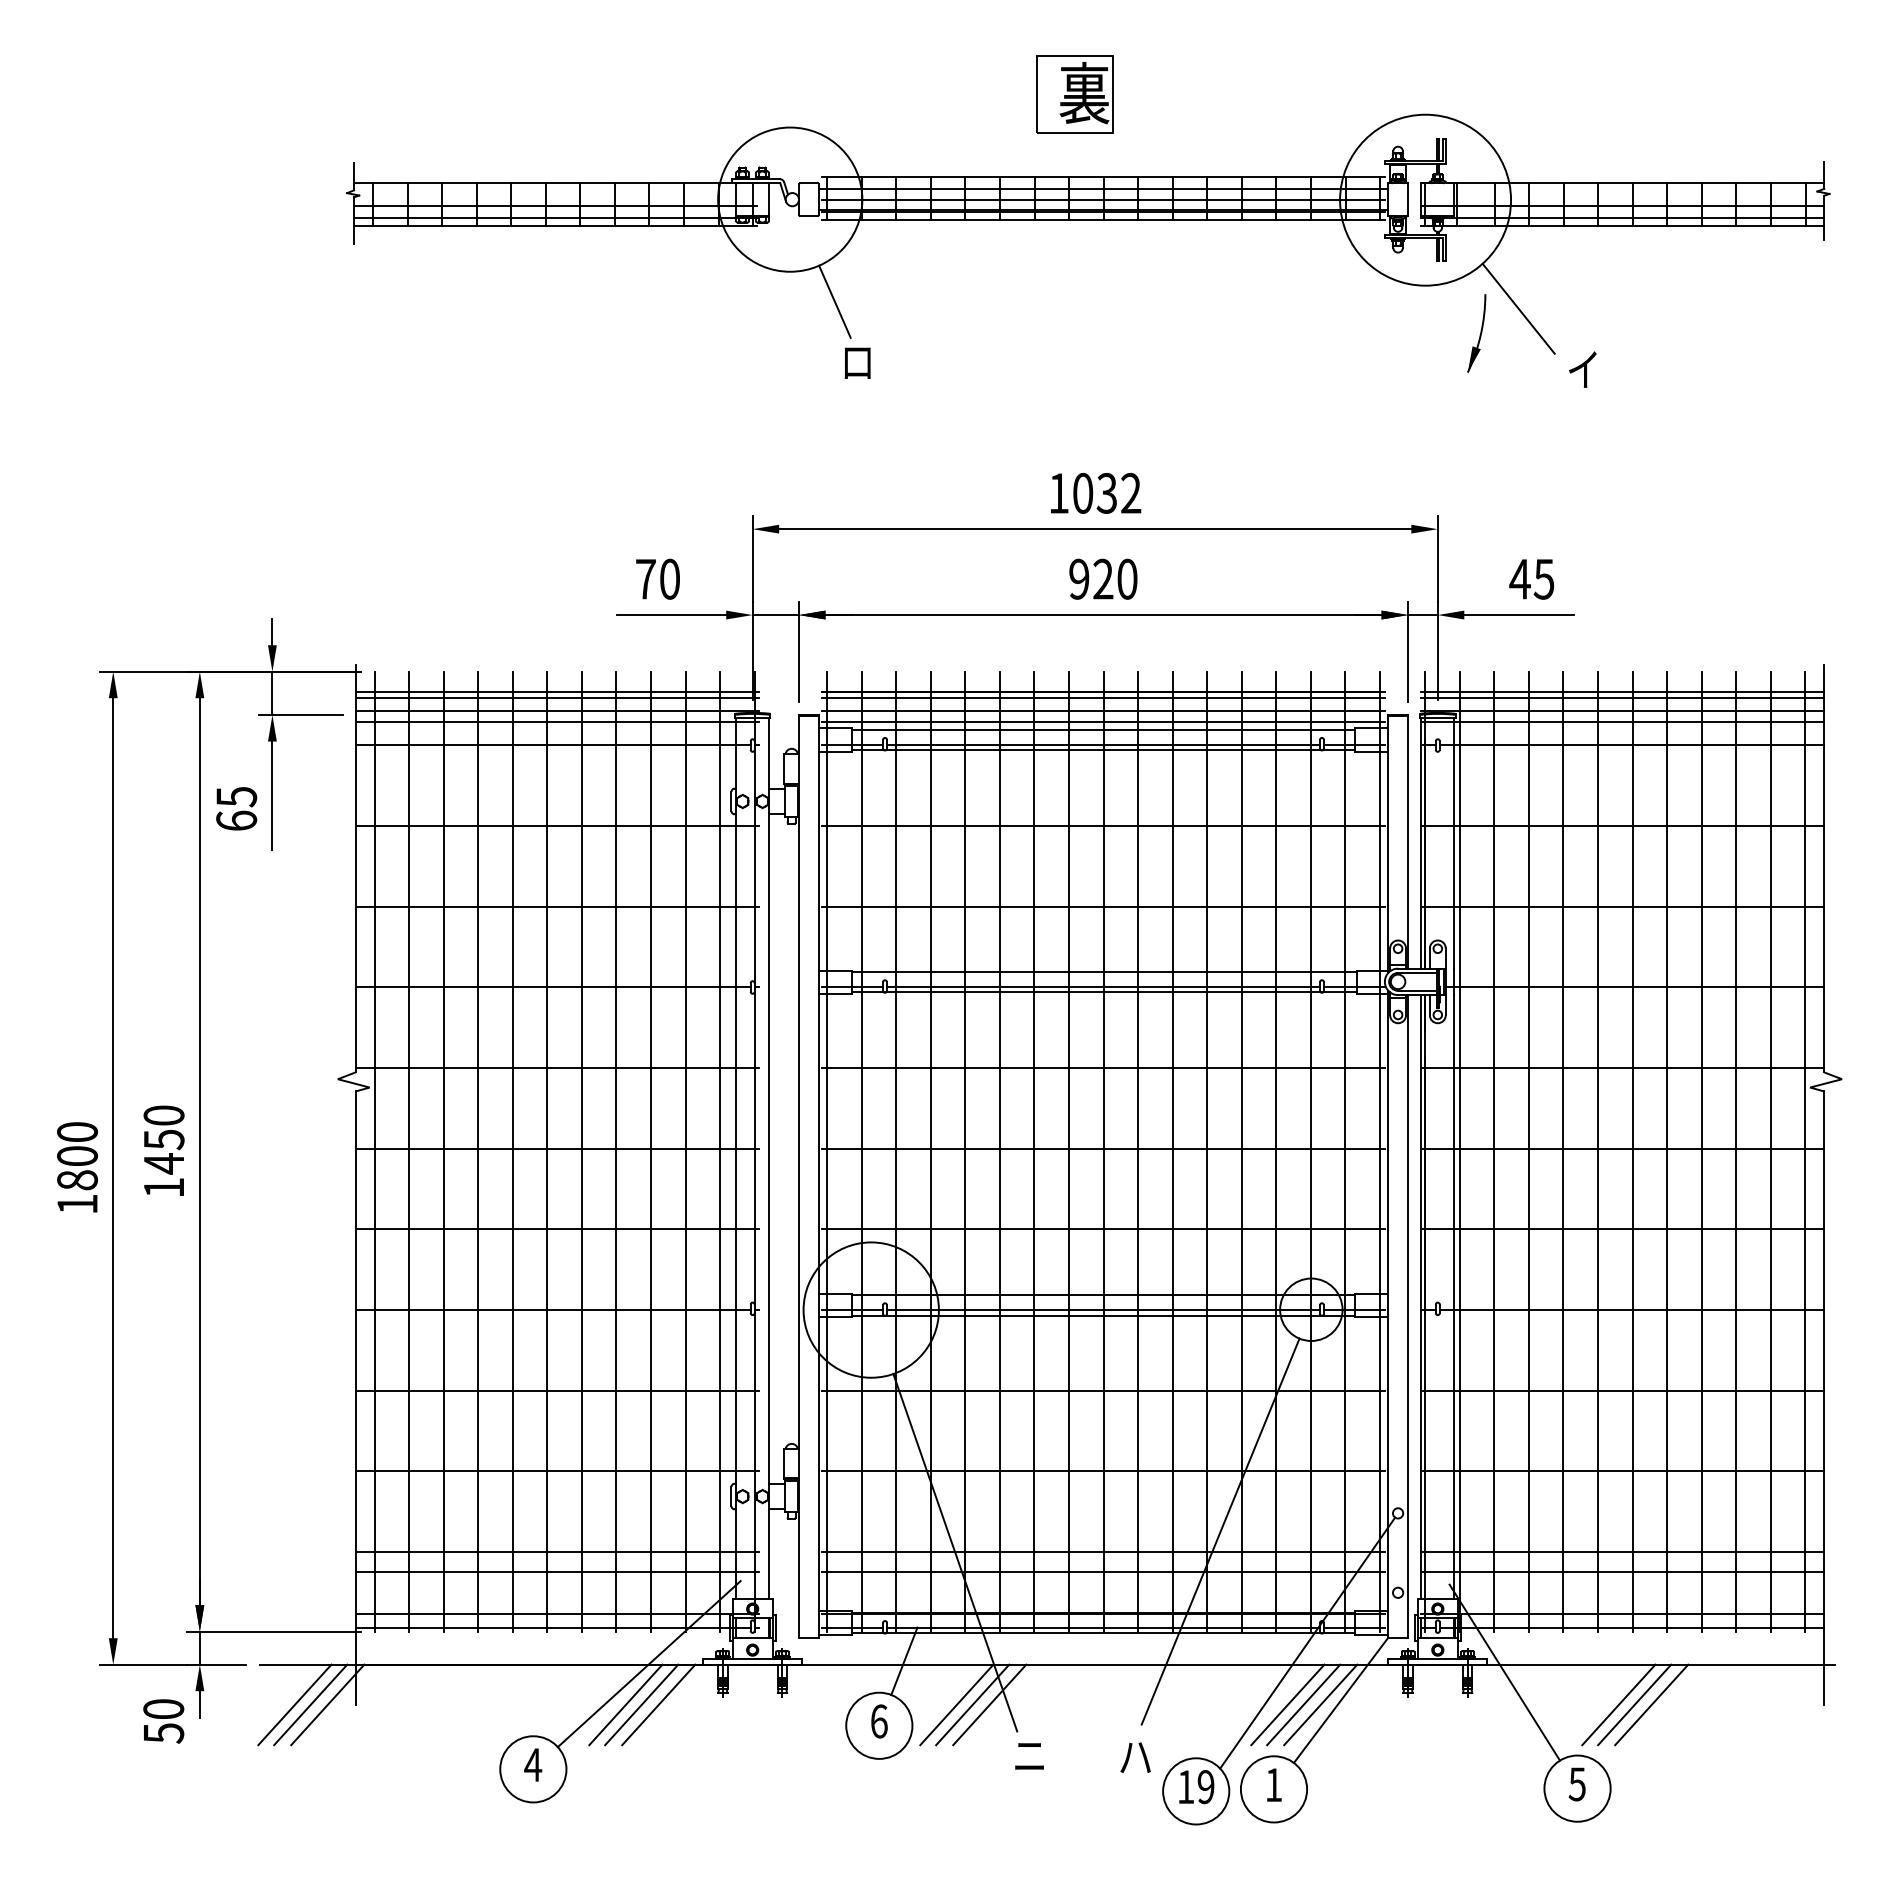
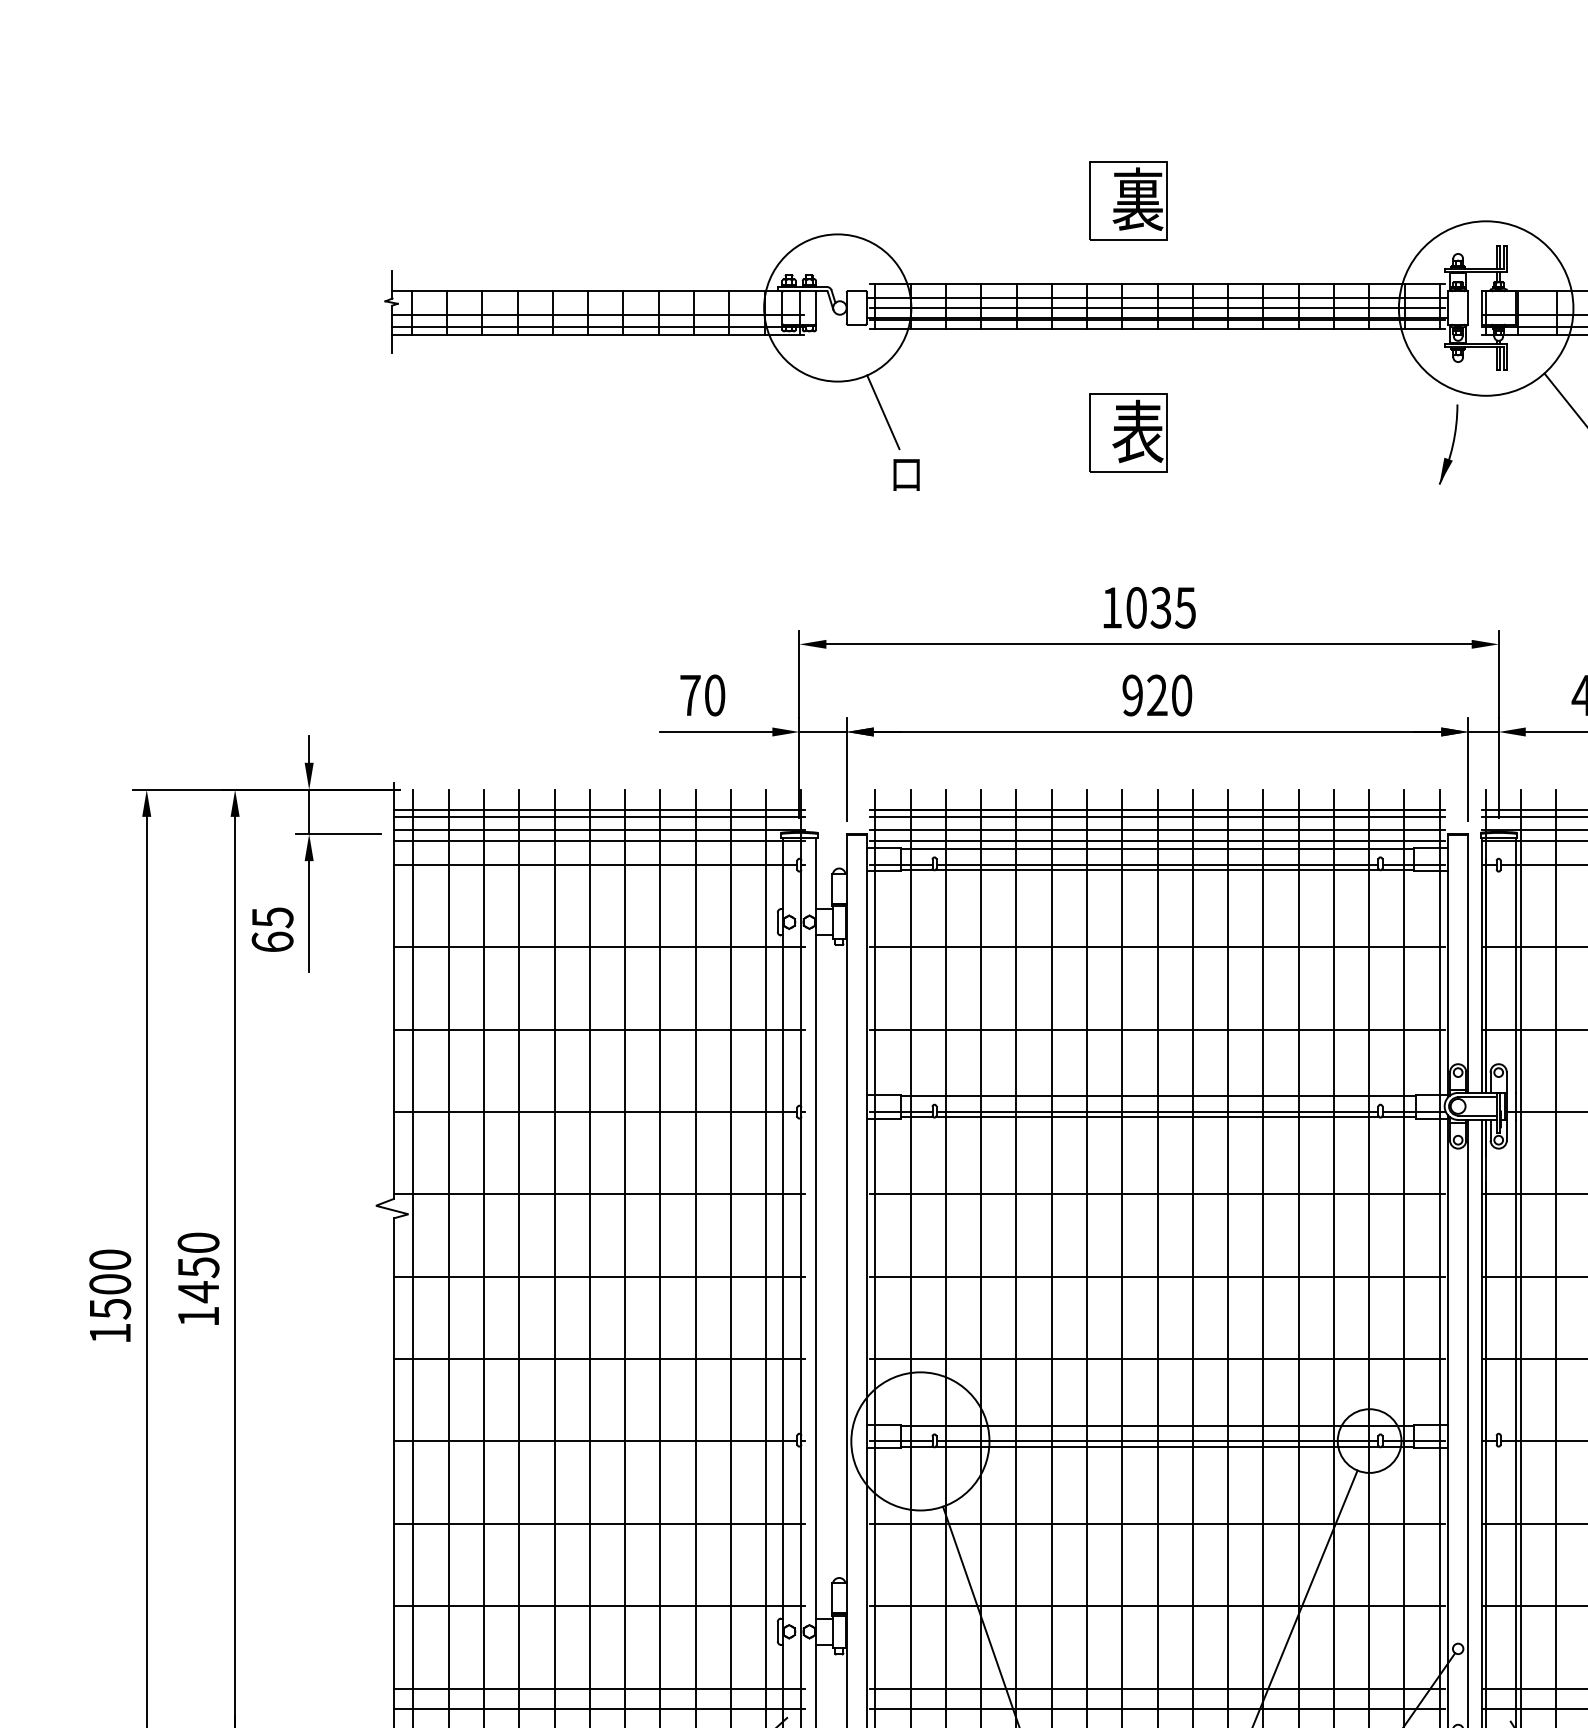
part: (1074, 321) -> (1127, 432), added
part: (1476, 333) -> (1448, 444), moved
text: (1130, 492) -> (1185, 606), 1032 -> 1035
text: (77, 1180) -> (110, 1309), 1800 -> 1500

